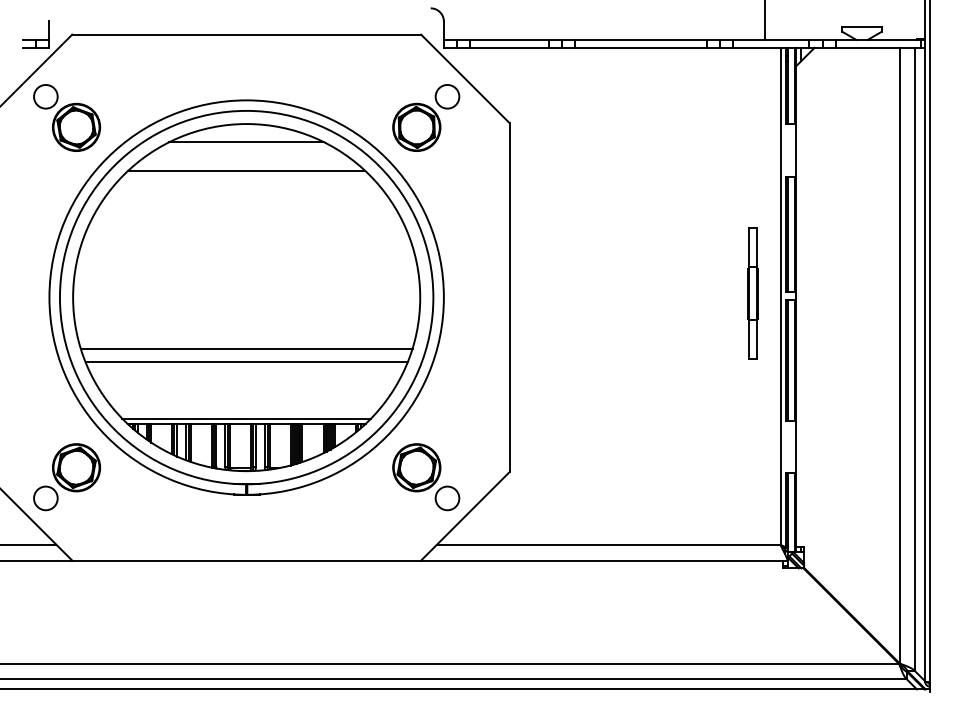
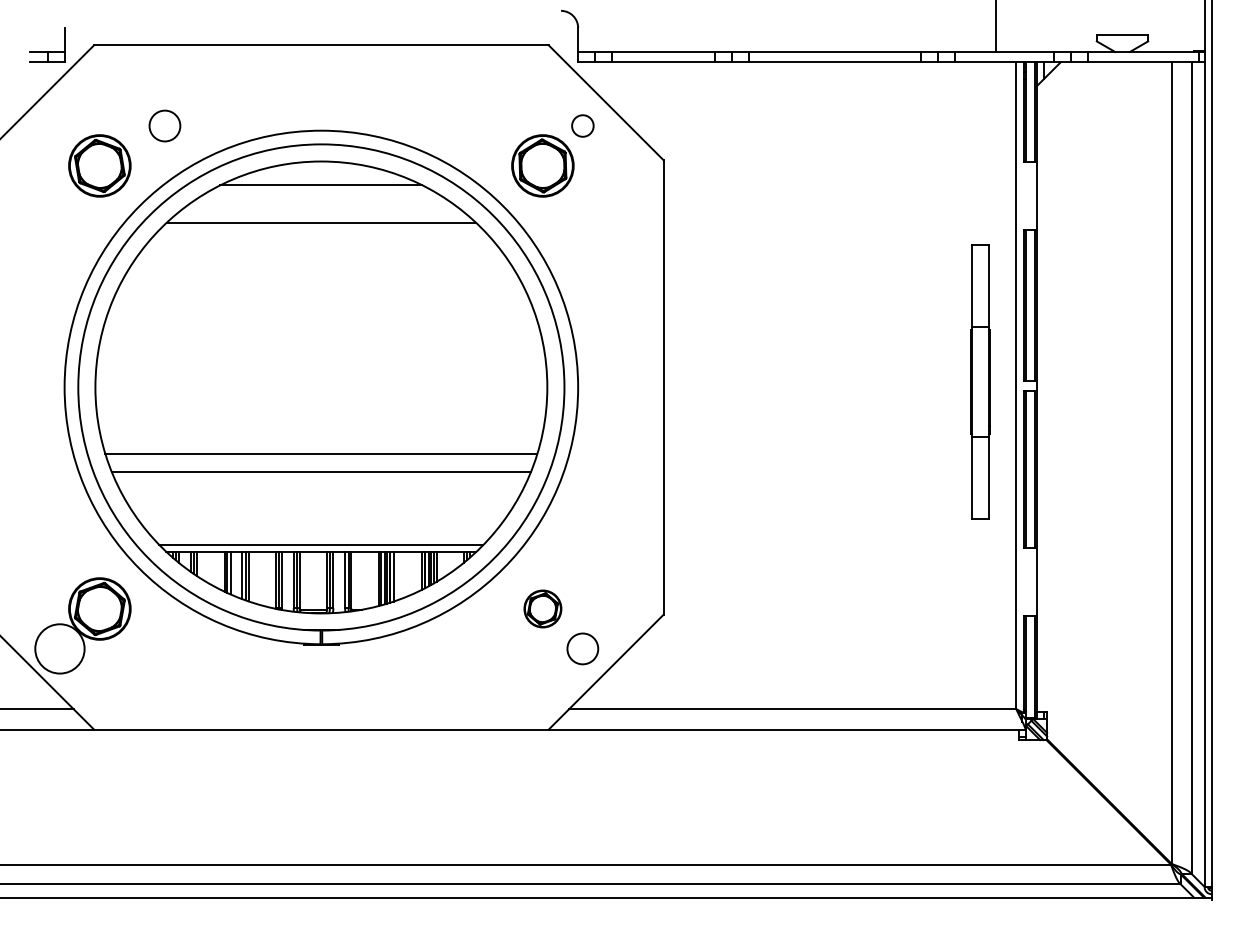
circle: (45, 96) -> (164, 125), moved
circle: (447, 96) -> (582, 125), size x0.7
part: (752, 293) -> (979, 382), size x1.6
part: (416, 467) -> (542, 608), size x0.6
circle: (45, 498) -> (59, 648), size x1.6

